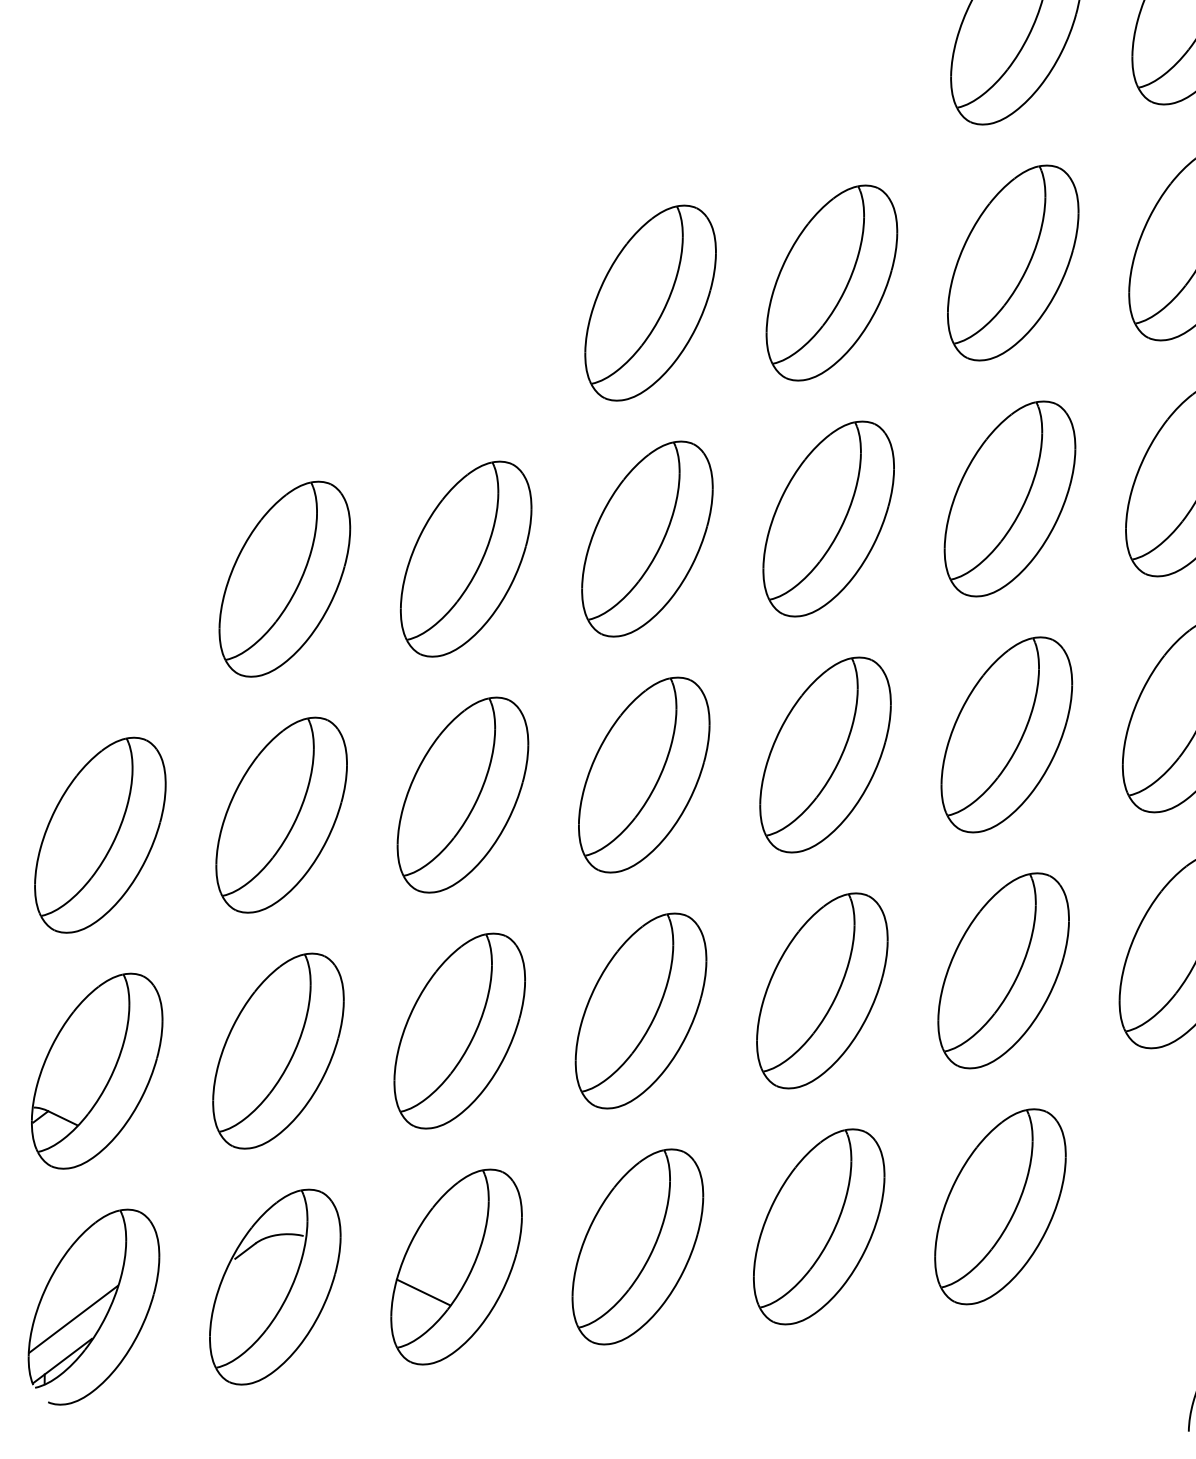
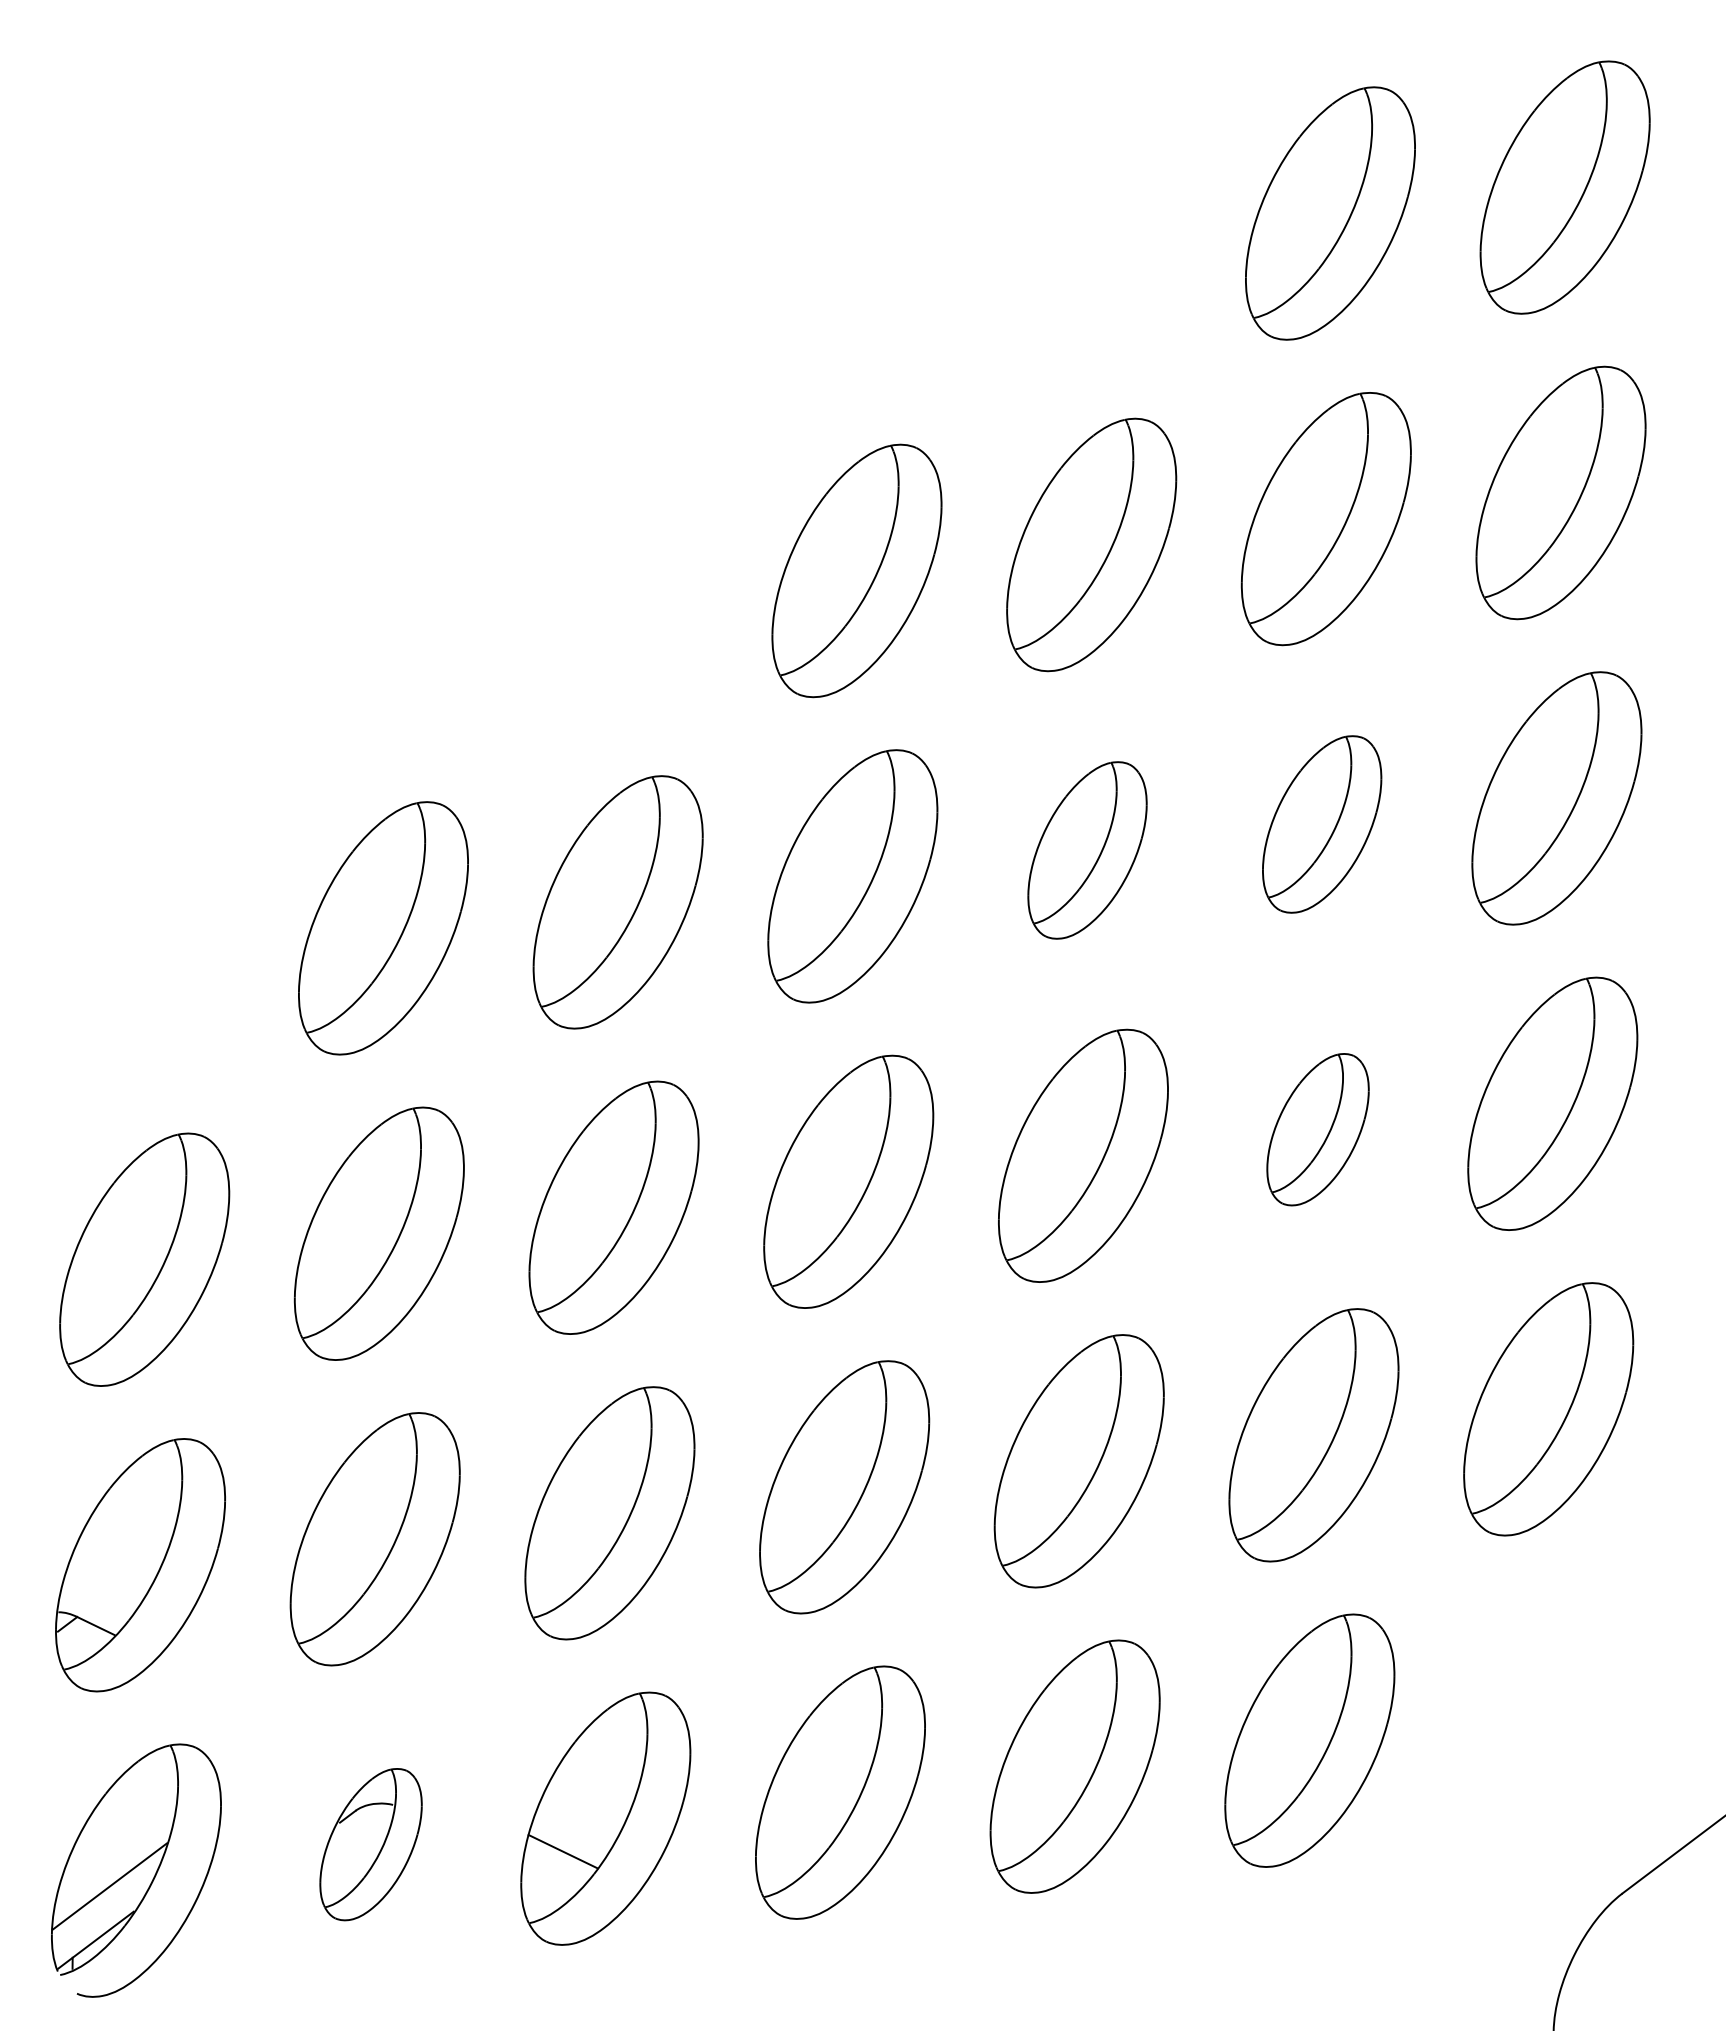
part: (1009, 499) -> (1321, 824), size x0.7
part: (828, 519) -> (1087, 850), size x0.7
part: (1006, 734) -> (1317, 1129), size x0.6
part: (274, 1286) -> (370, 1844), size x0.6

